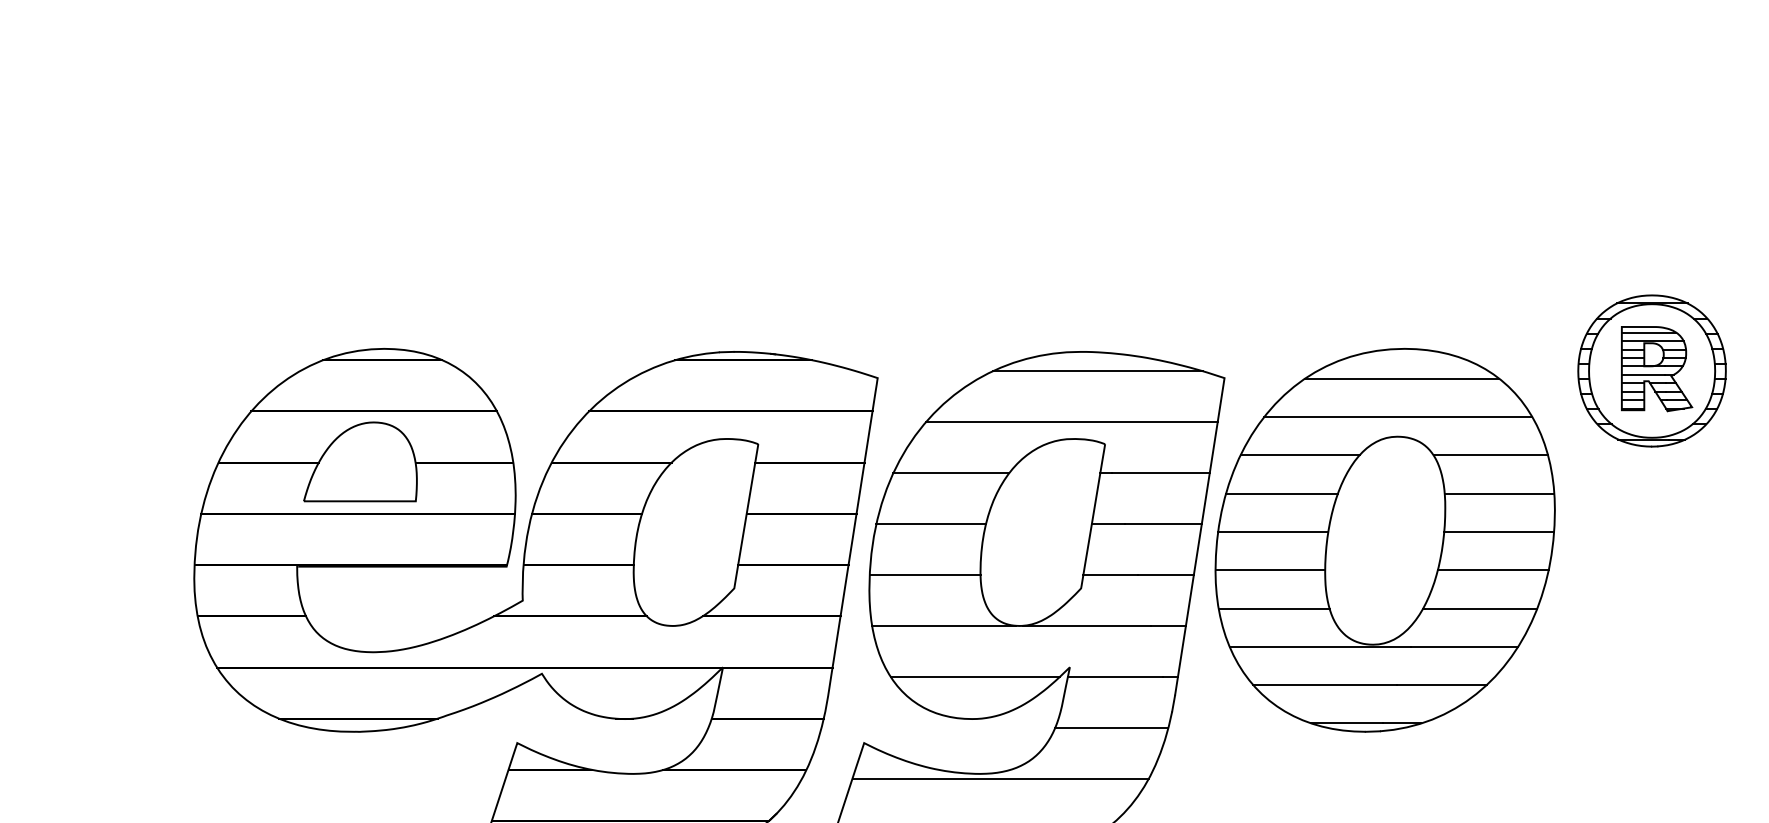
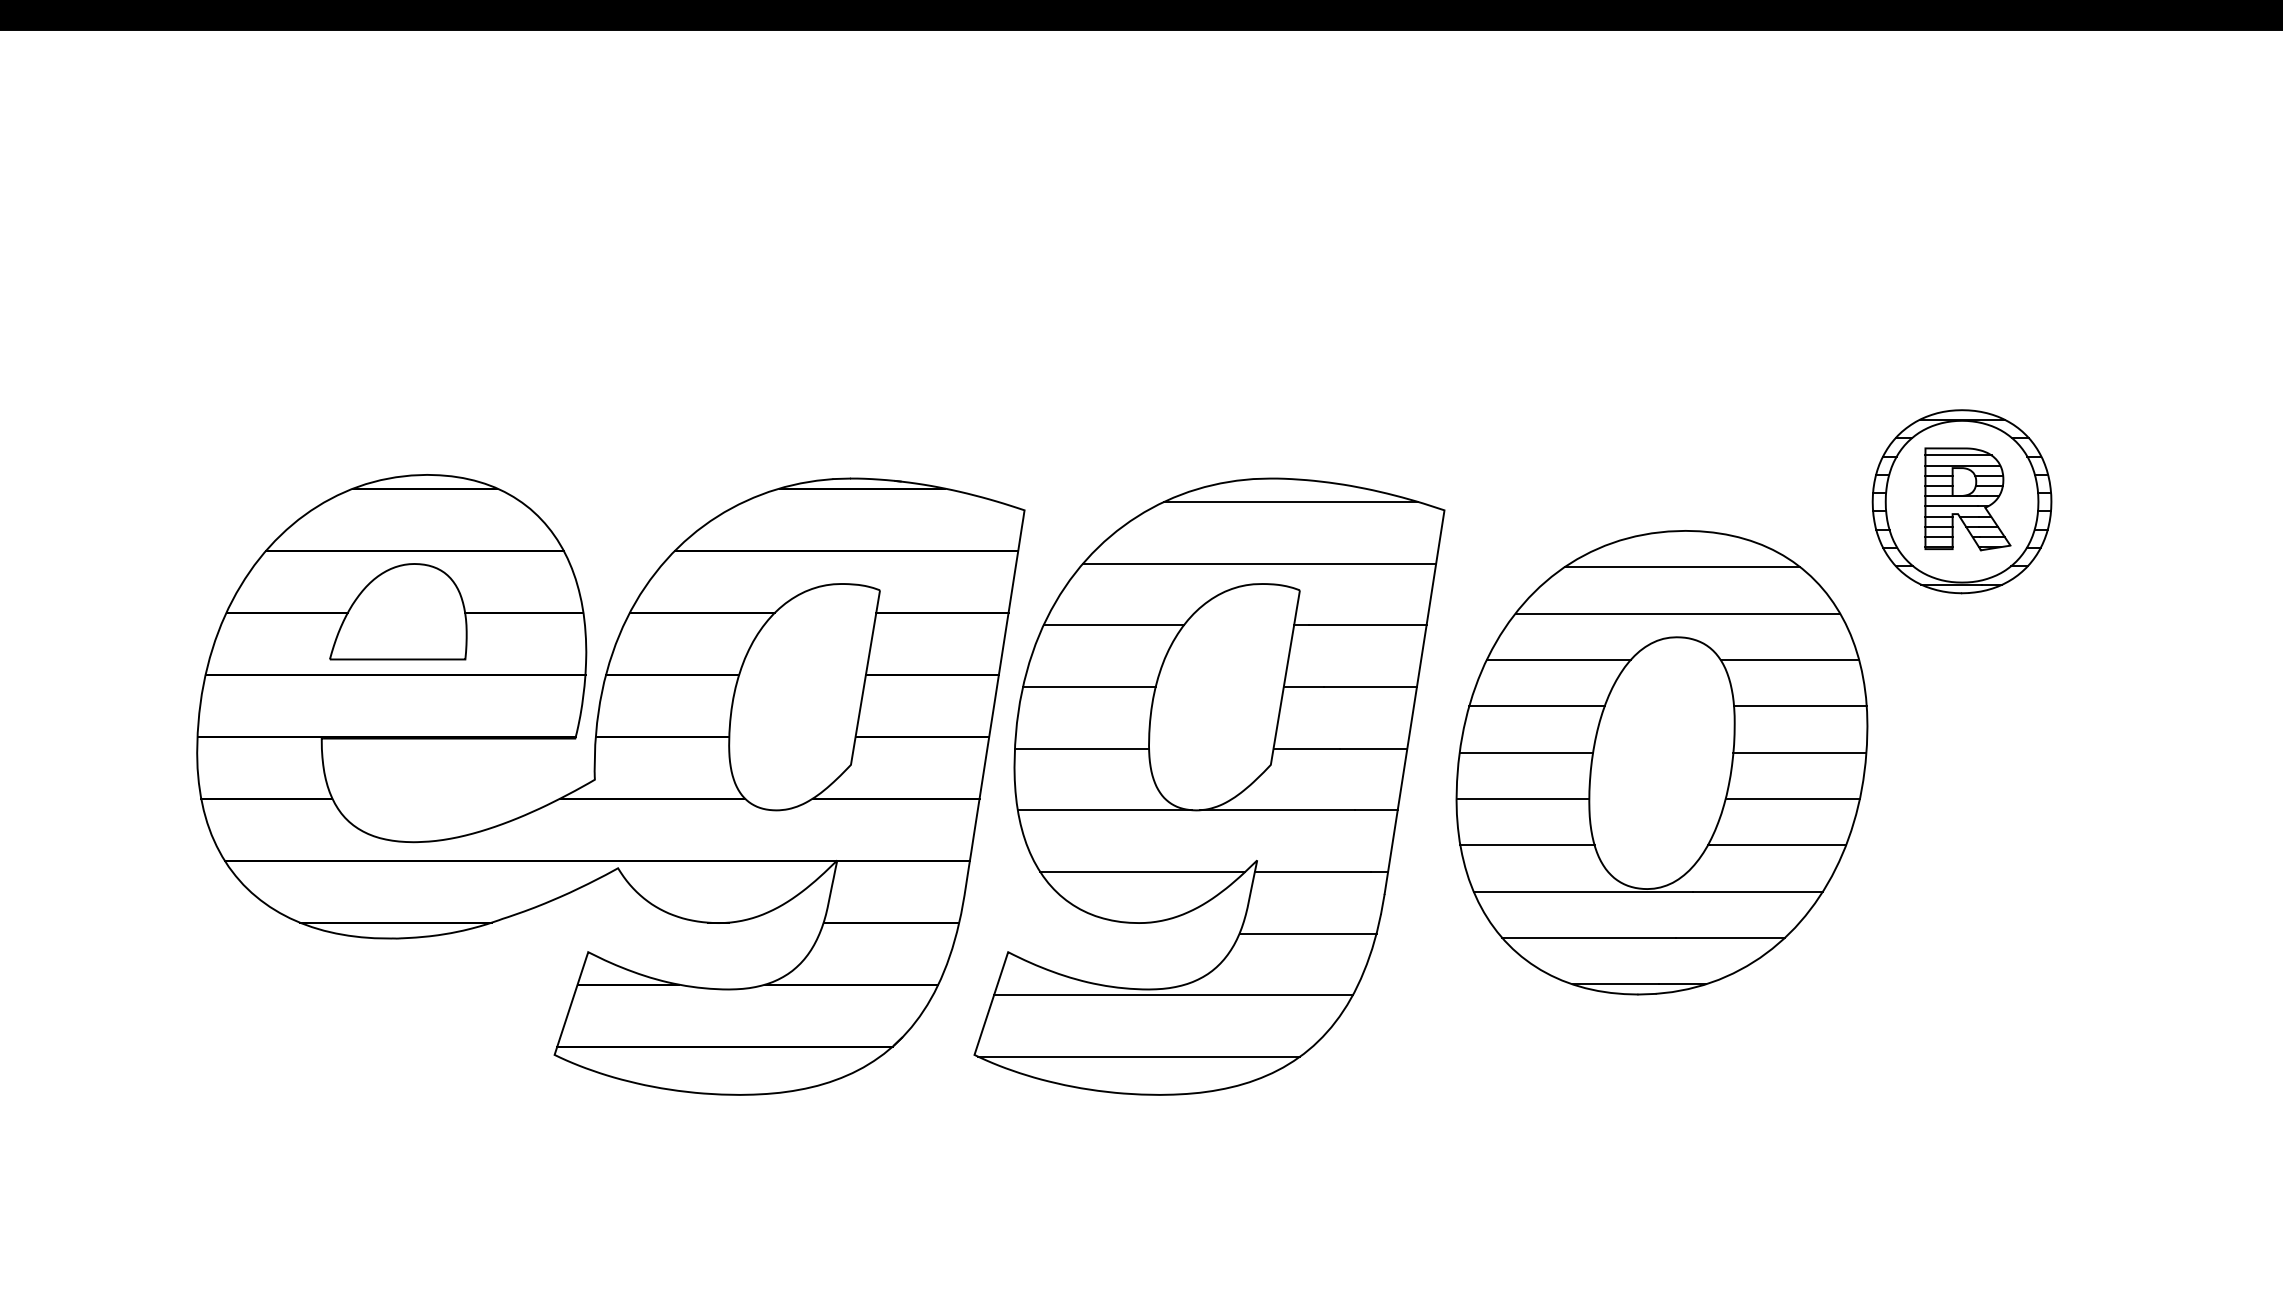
part: (1384, 540) -> (1661, 762), moved

